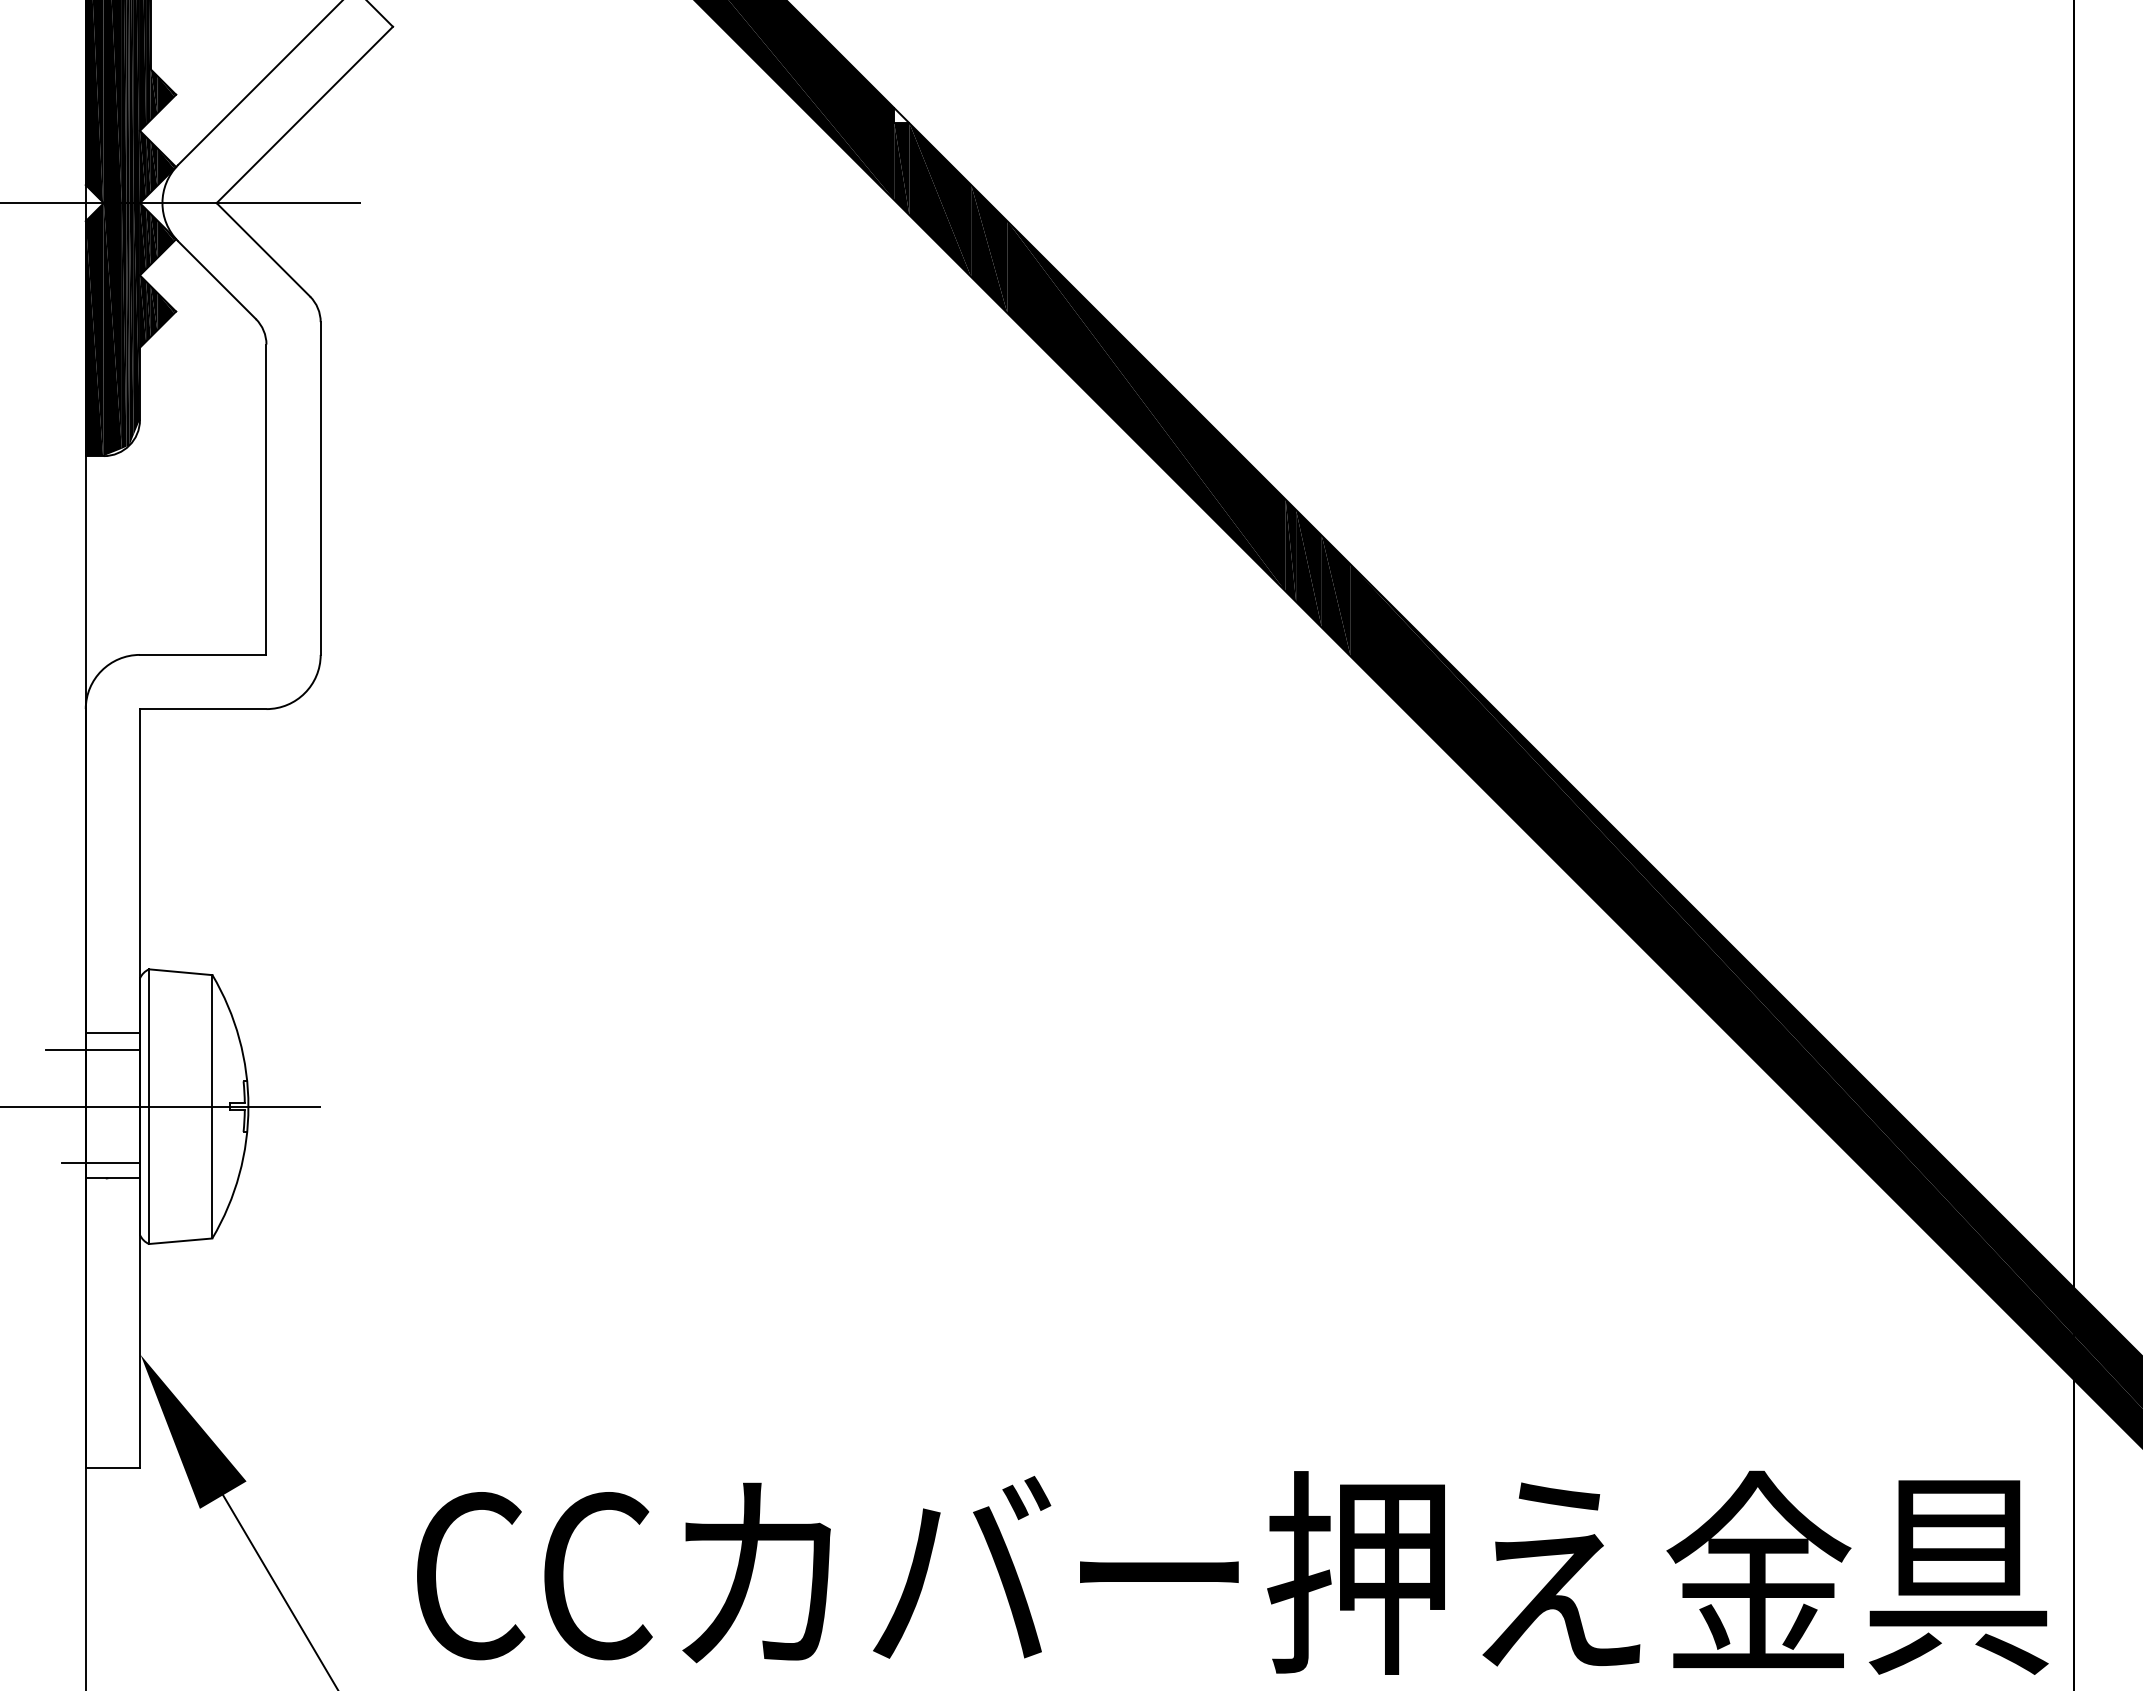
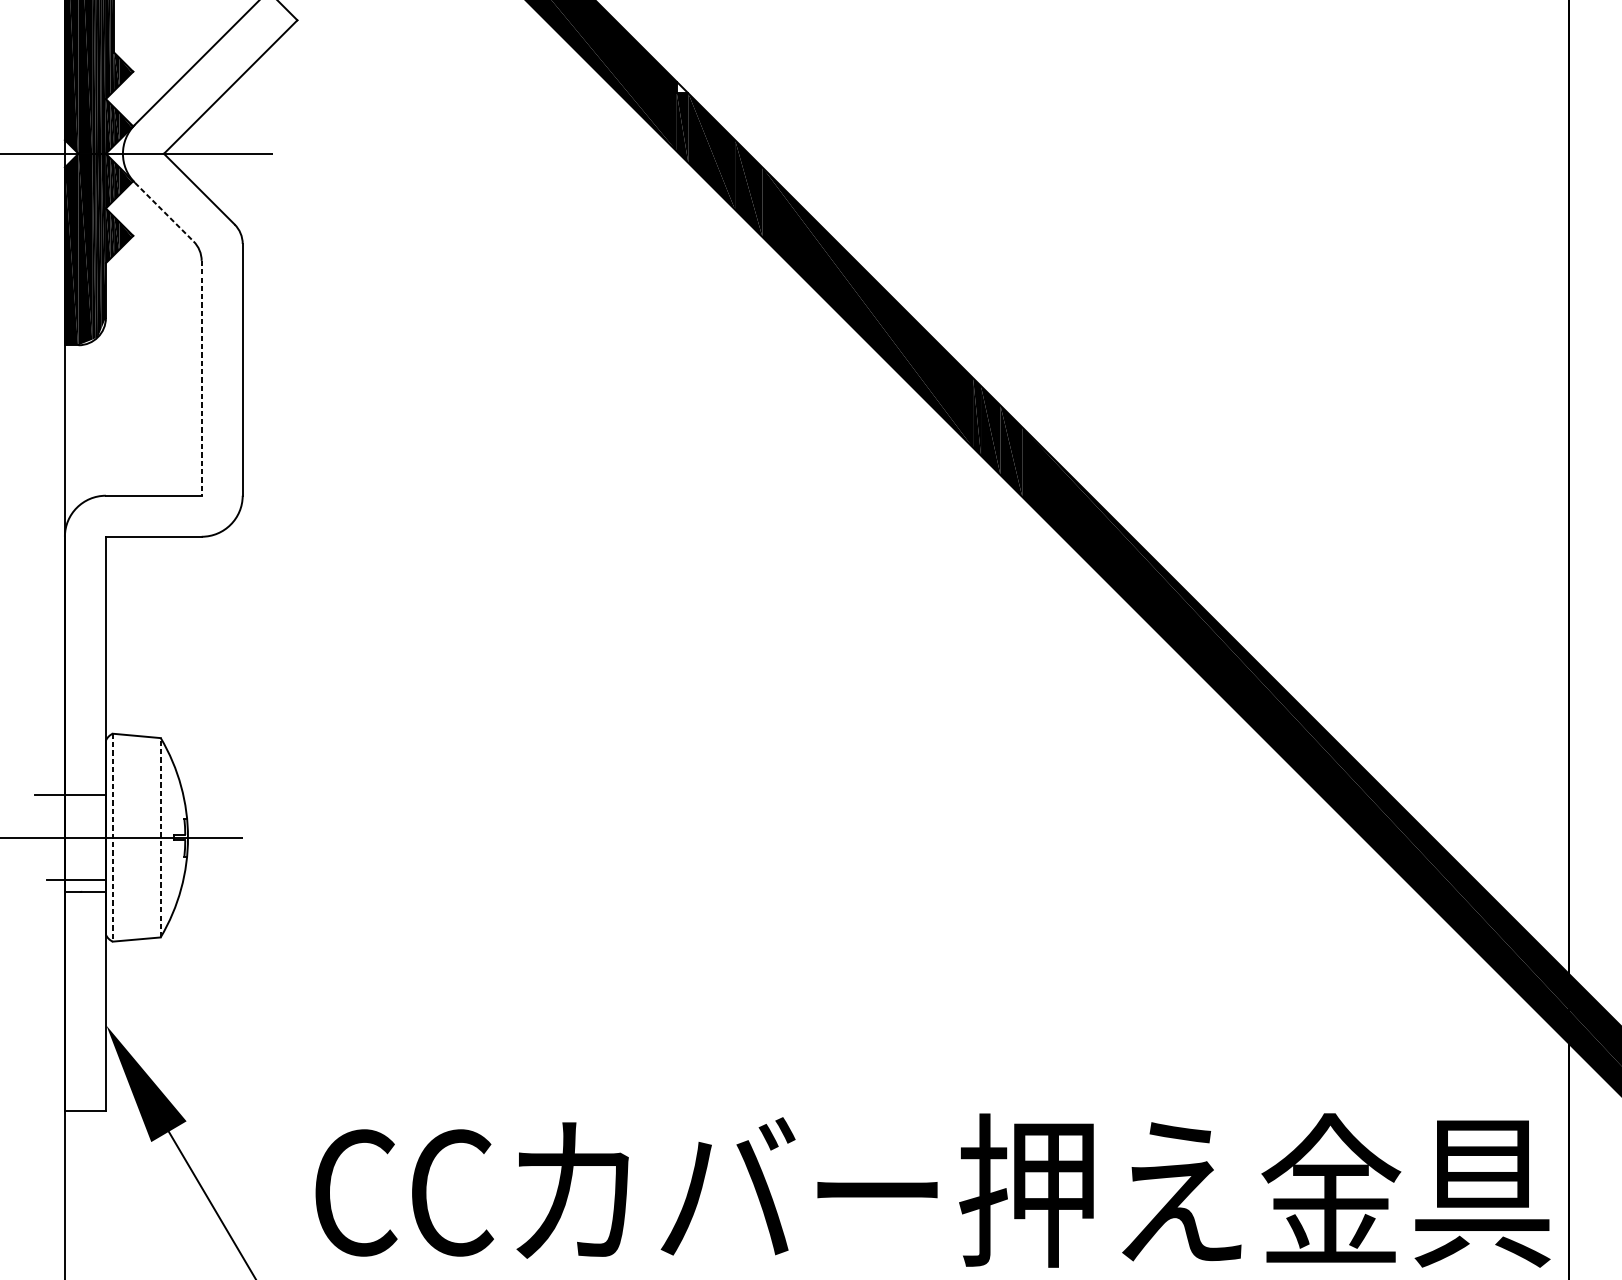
line: (217, 280) -> (164, 212), solid -> dashed
line: (266, 500) -> (201, 378), solid -> dashed
line: (112, 1032) -> (85, 781), removed
line: (212, 1106) -> (160, 837), solid -> dashed
line: (149, 1107) -> (113, 838), solid -> dashed

